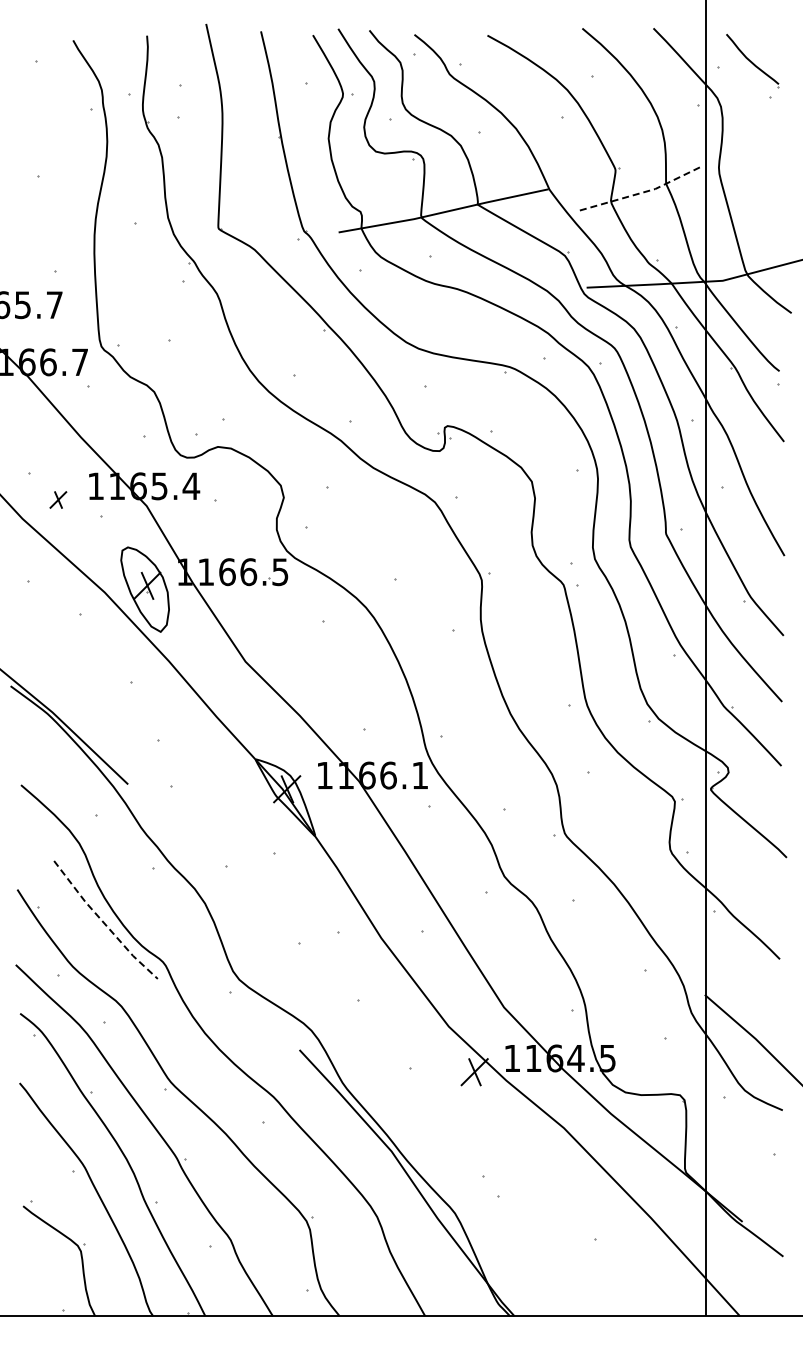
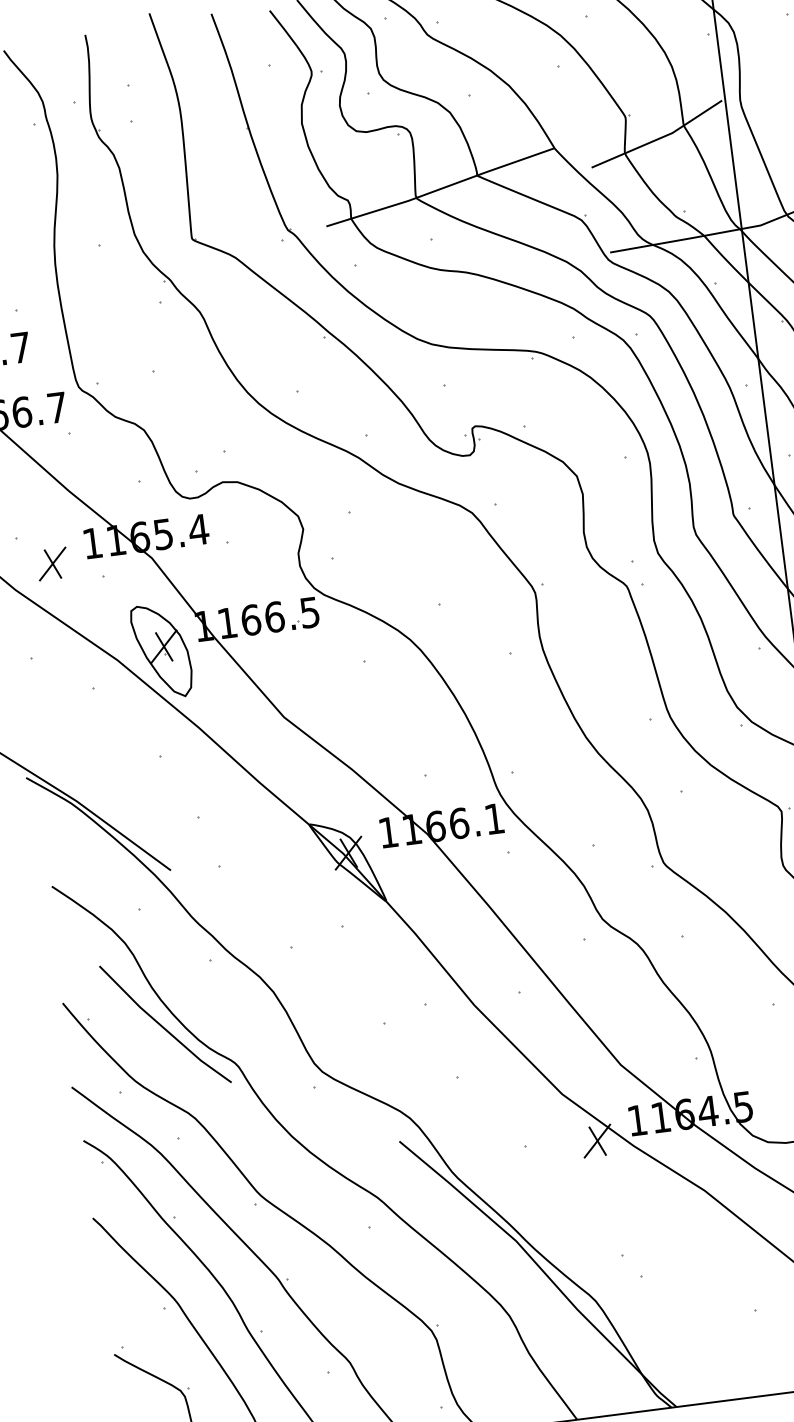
line: (643, 192) -> (659, 138), dashed -> solid
part: (58, 499) -> (52, 563), size x1.67
line: (103, 922) -> (163, 1027), dashed -> solid

